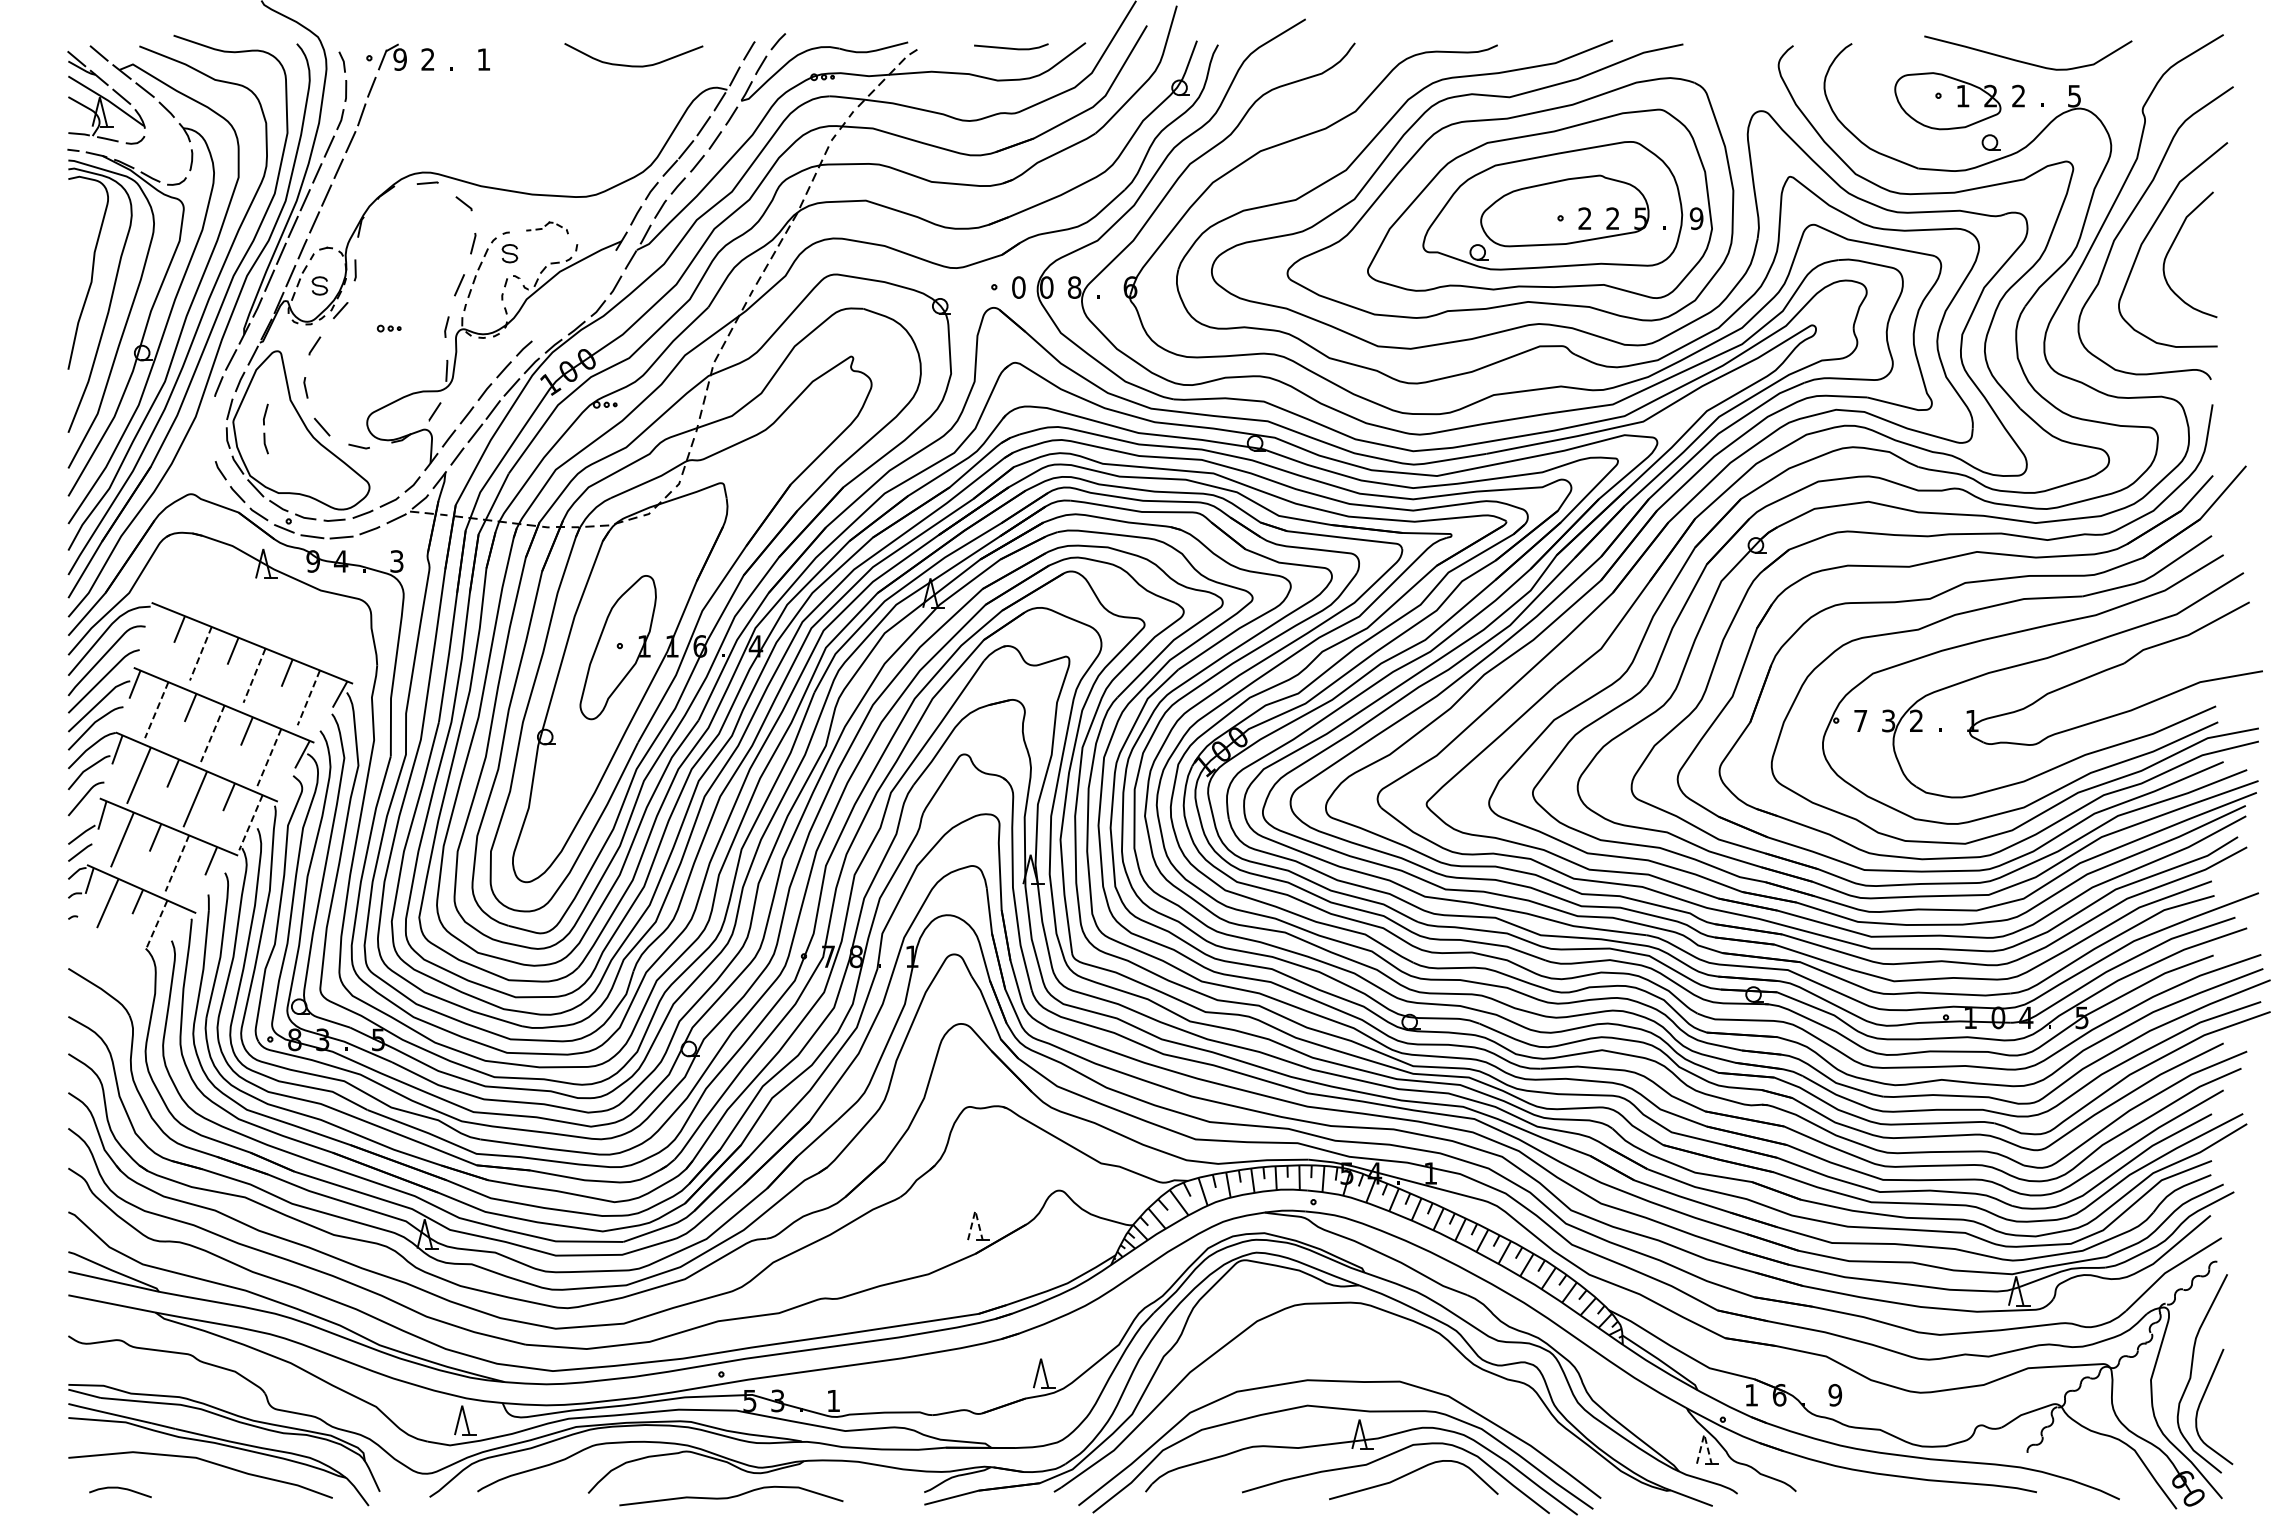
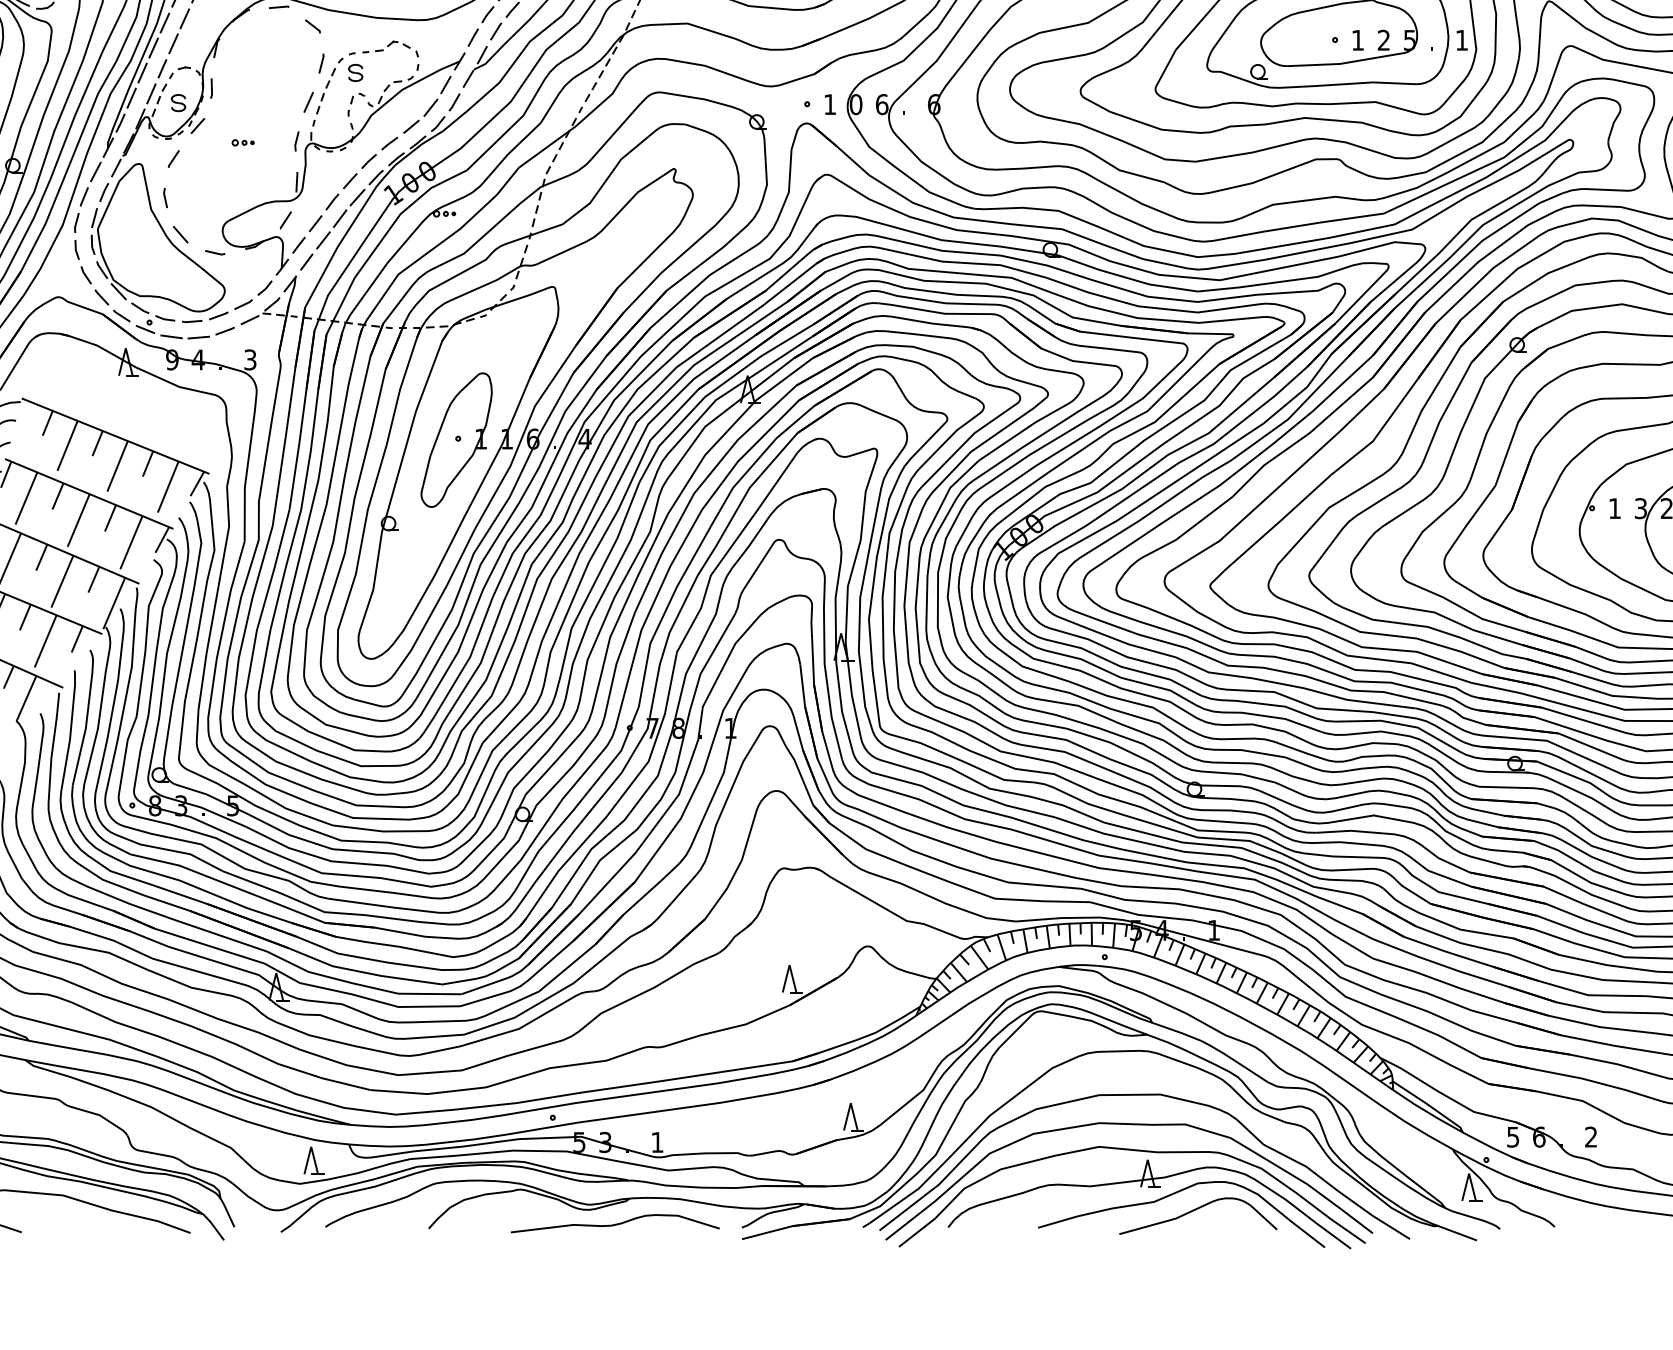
text: (1584, 218) -> (1357, 40), 2 -> 1
text: (1696, 218) -> (1461, 40), 9 -> 1
part: (547, 227) -> (390, 48), size x1.43
text: (1018, 287) -> (829, 104), 0 -> 1
text: (1074, 287) -> (881, 104), 8 -> 6
part: (576, 304) -> (417, 120), added
part: (265, 428) -> (76, 235), moved
line: (200, 653) -> (67, 445), dashed -> solid
line: (254, 676) -> (117, 467), dashed -> solid
line: (308, 697) -> (167, 486), dashed -> solid
line: (156, 710) -> (26, 498), dashed -> solid
text: (1860, 720) -> (1614, 508), 7 -> 1
line: (212, 733) -> (78, 520), dashed -> solid
line: (269, 757) -> (131, 542), dashed -> solid
line: (250, 822) -> (113, 603), dashed -> solid
line: (177, 863) -> (45, 641), dashed -> solid
line: (156, 925) -> (26, 699), dashed -> solid
line: (975, 1210) -> (789, 964), dashed -> solid
curve: (1356, 1350) -> (1144, 1095), added
text: (1751, 1395) -> (1513, 1137), 1 -> 5
text: (1835, 1395) -> (1591, 1137), 9 -> 2
line: (1704, 1434) -> (1469, 1173), dashed -> solid
curve: (731, 1496) -> (615, 1224), moved

